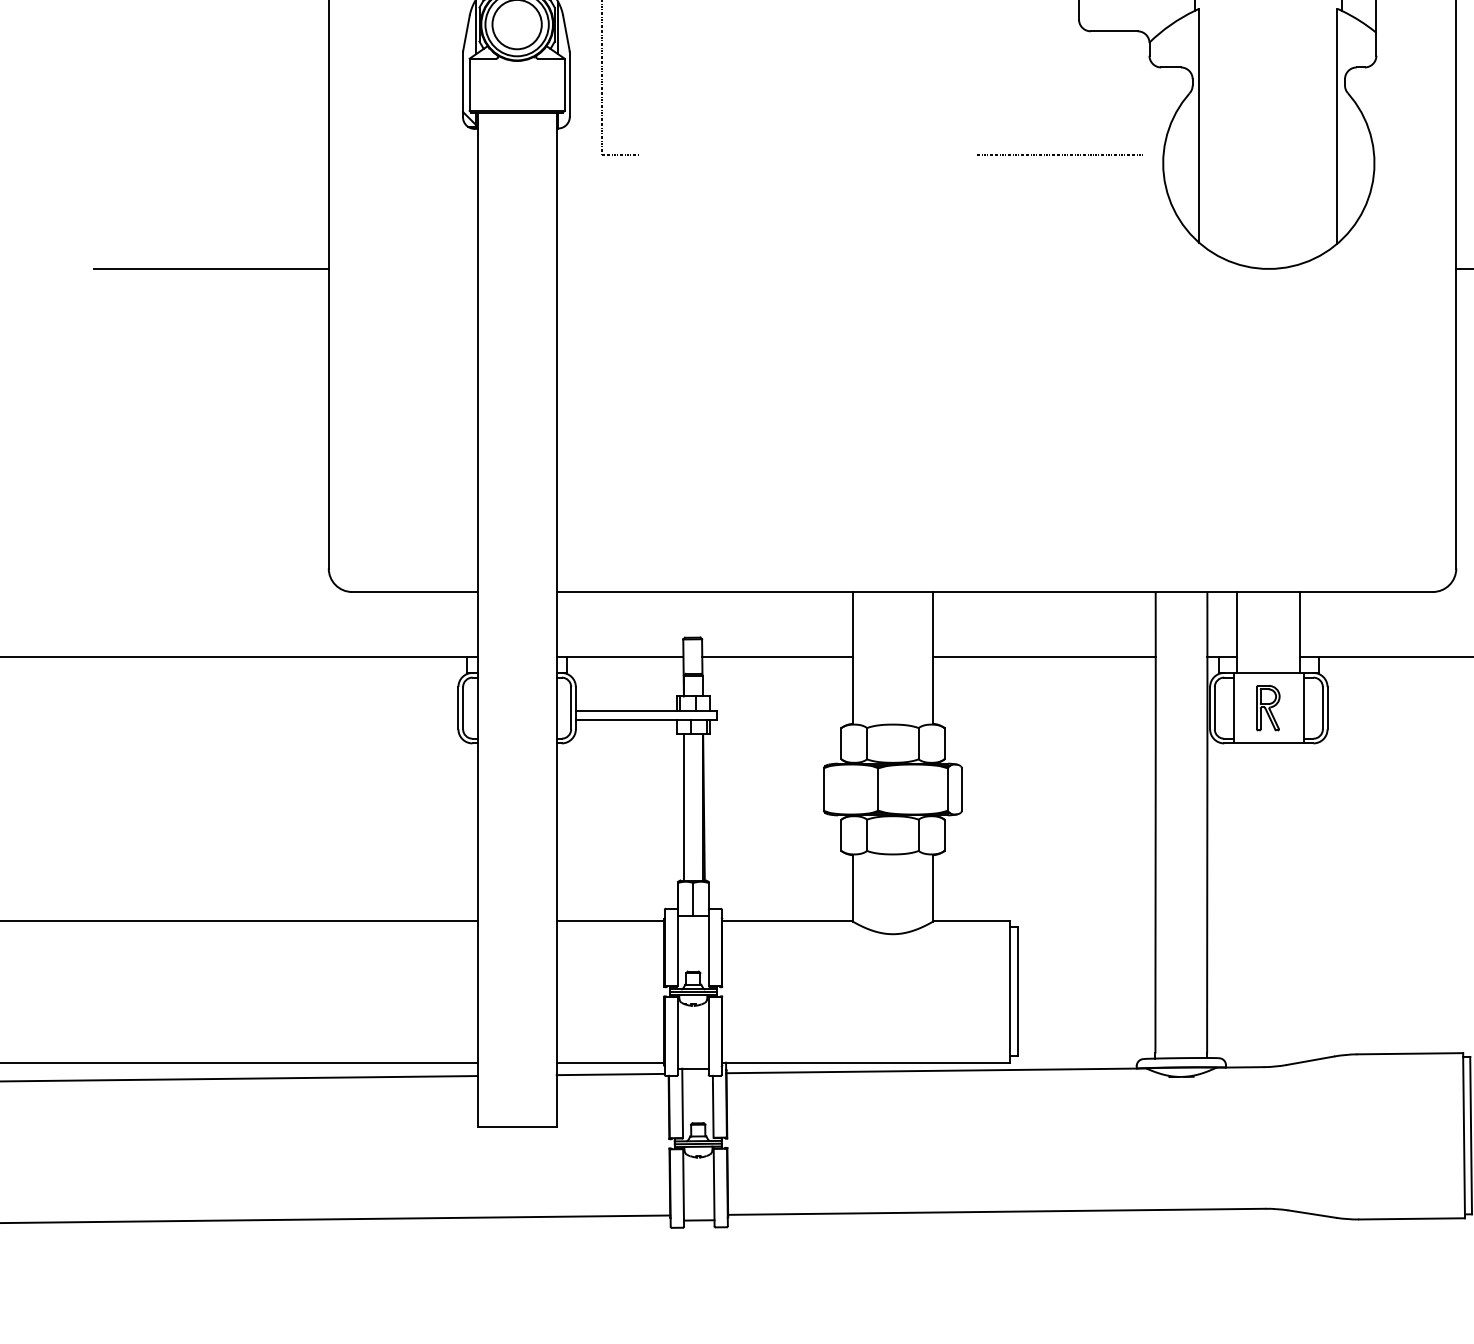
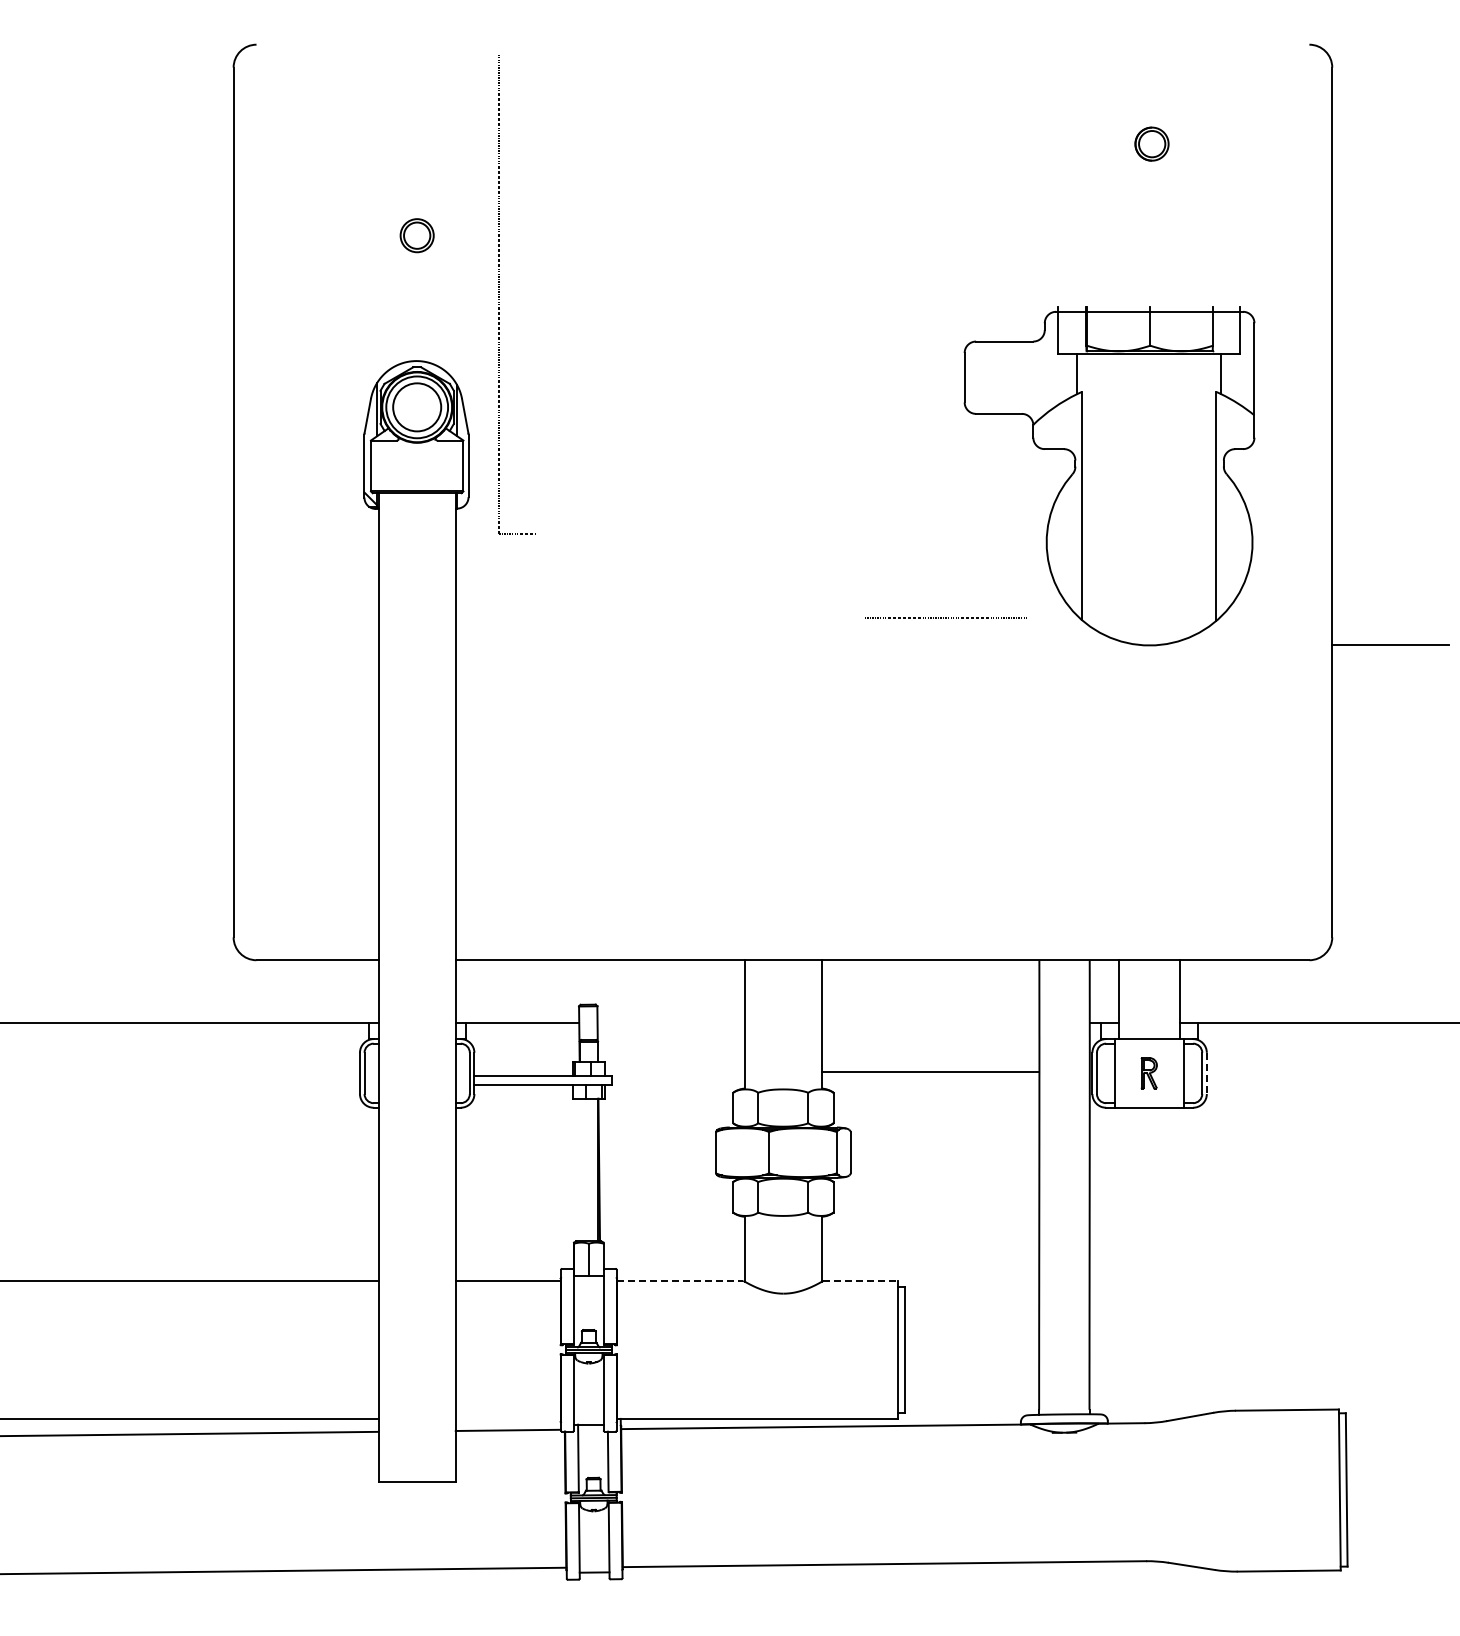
line: (1059, 154) -> (945, 617), moved
line: (210, 269) -> (118, 645), removed
line: (777, 656) -> (670, 1023), removed
line: (1043, 656) -> (930, 1072), moved
part: (1268, 707) -> (1149, 1072), size x0.7
line: (1327, 708) -> (1206, 1073), solid -> dashed
line: (683, 806) -> (579, 1169), removed
line: (787, 920) -> (680, 1280), solid -> dashed
line: (973, 920) -> (861, 1280), solid -> dashed
line: (609, 1062) -> (507, 1418), removed

